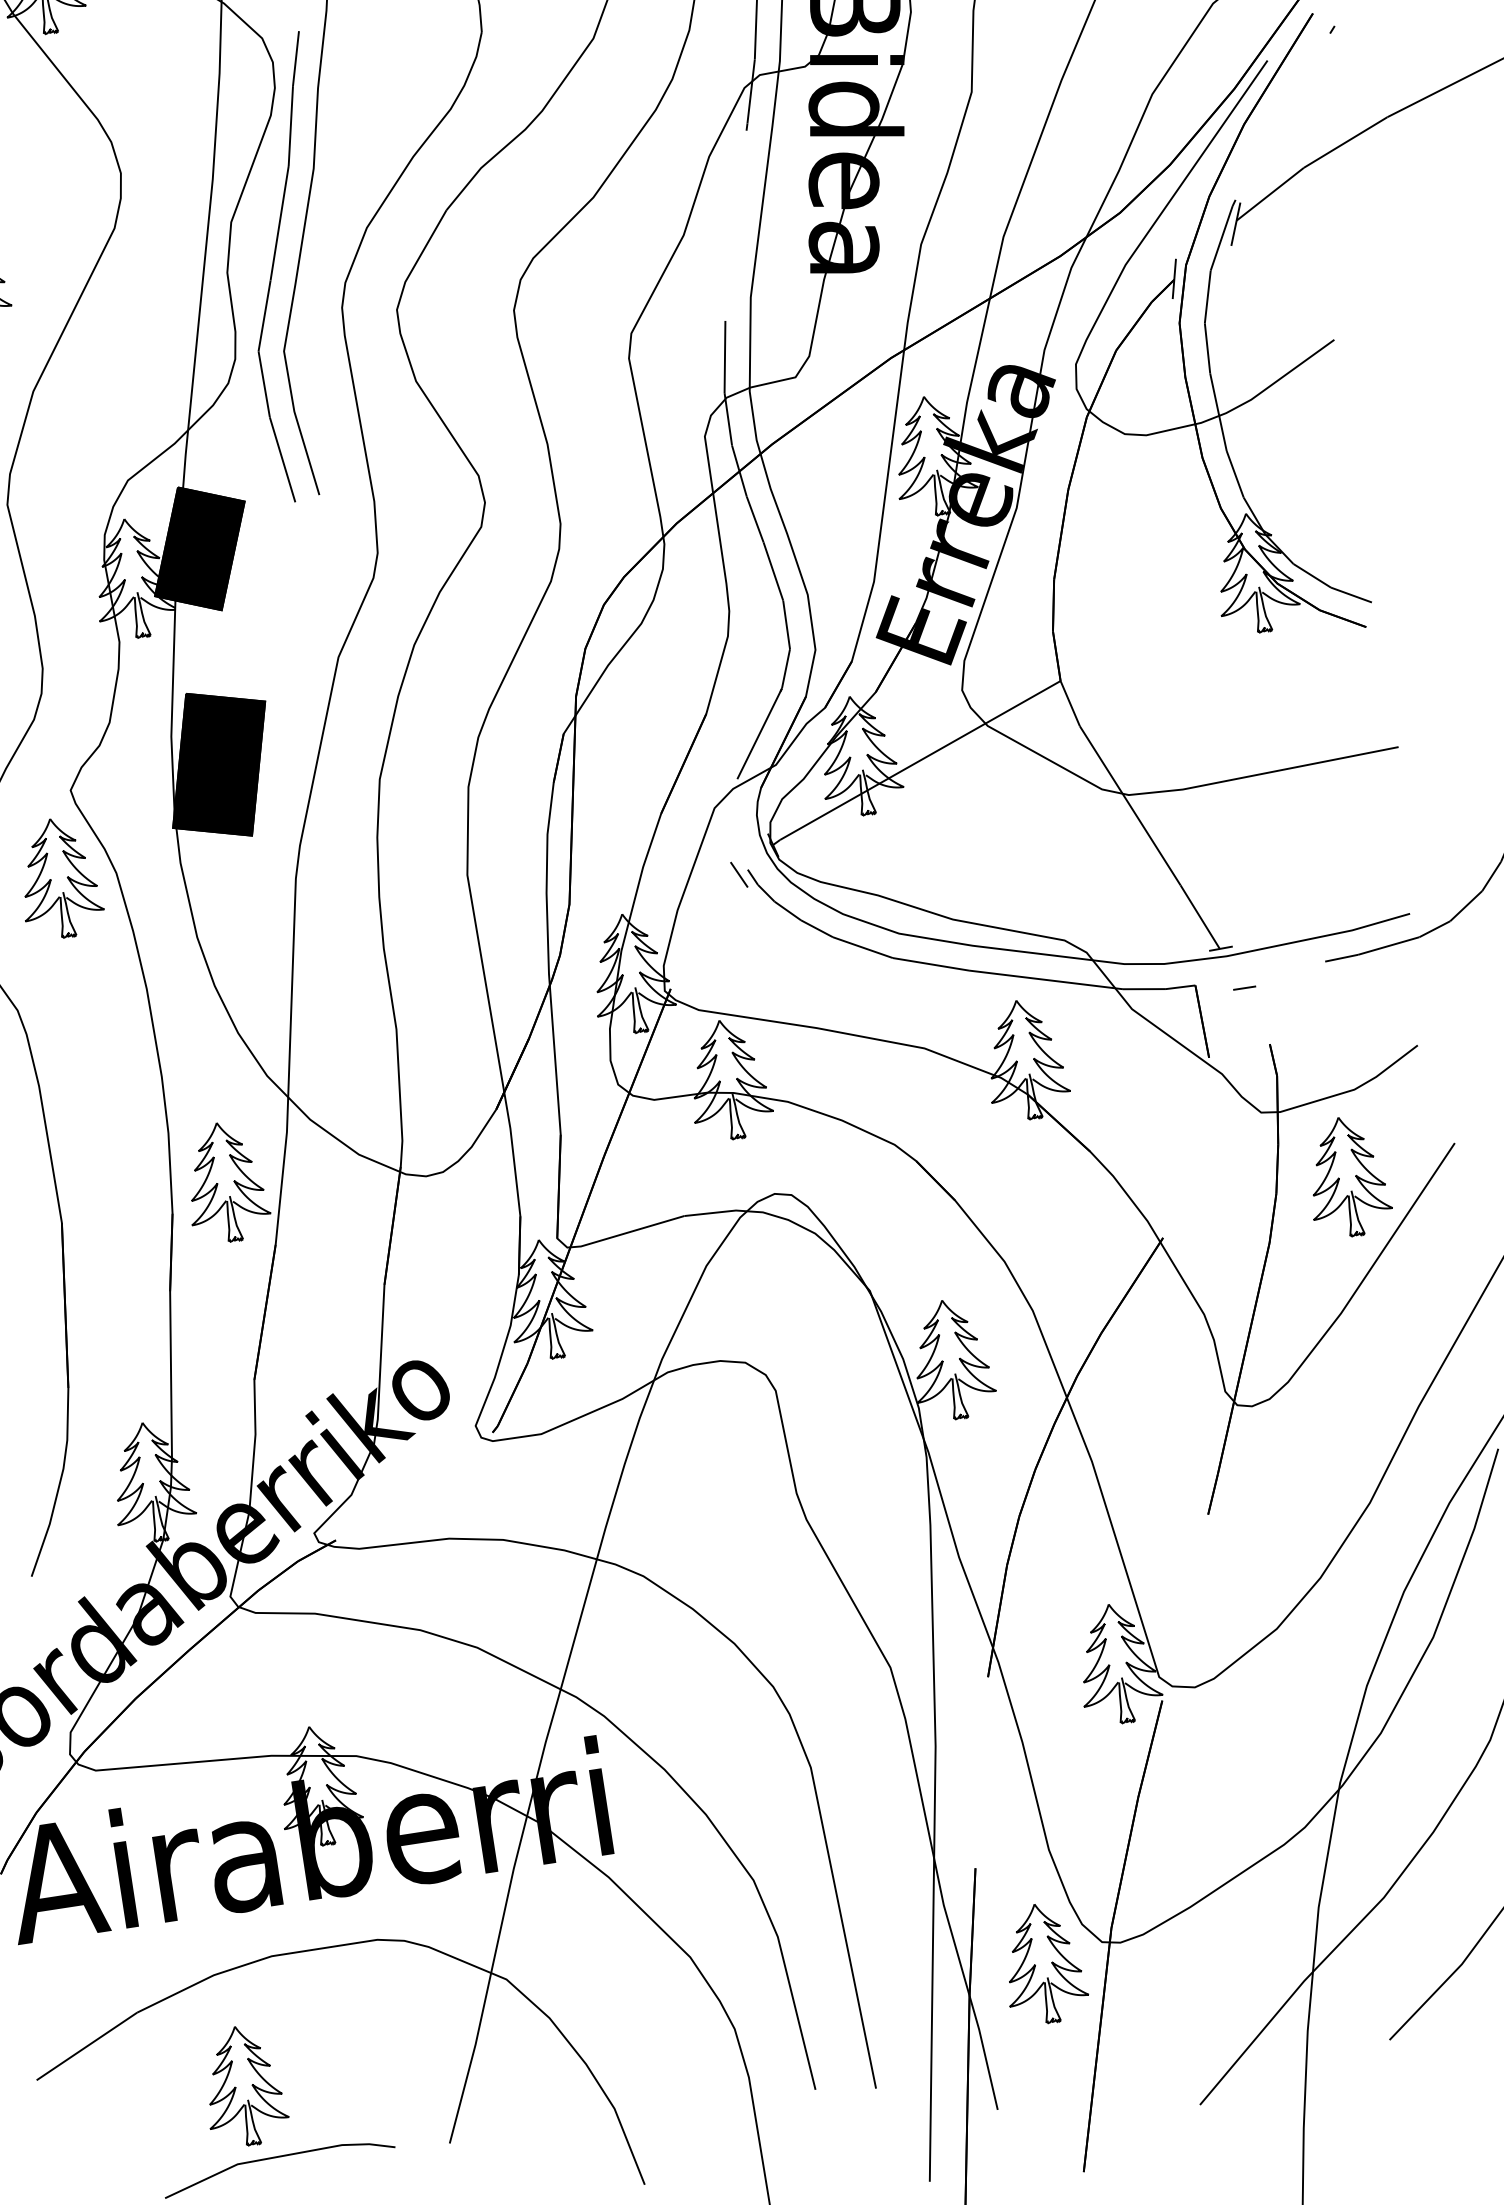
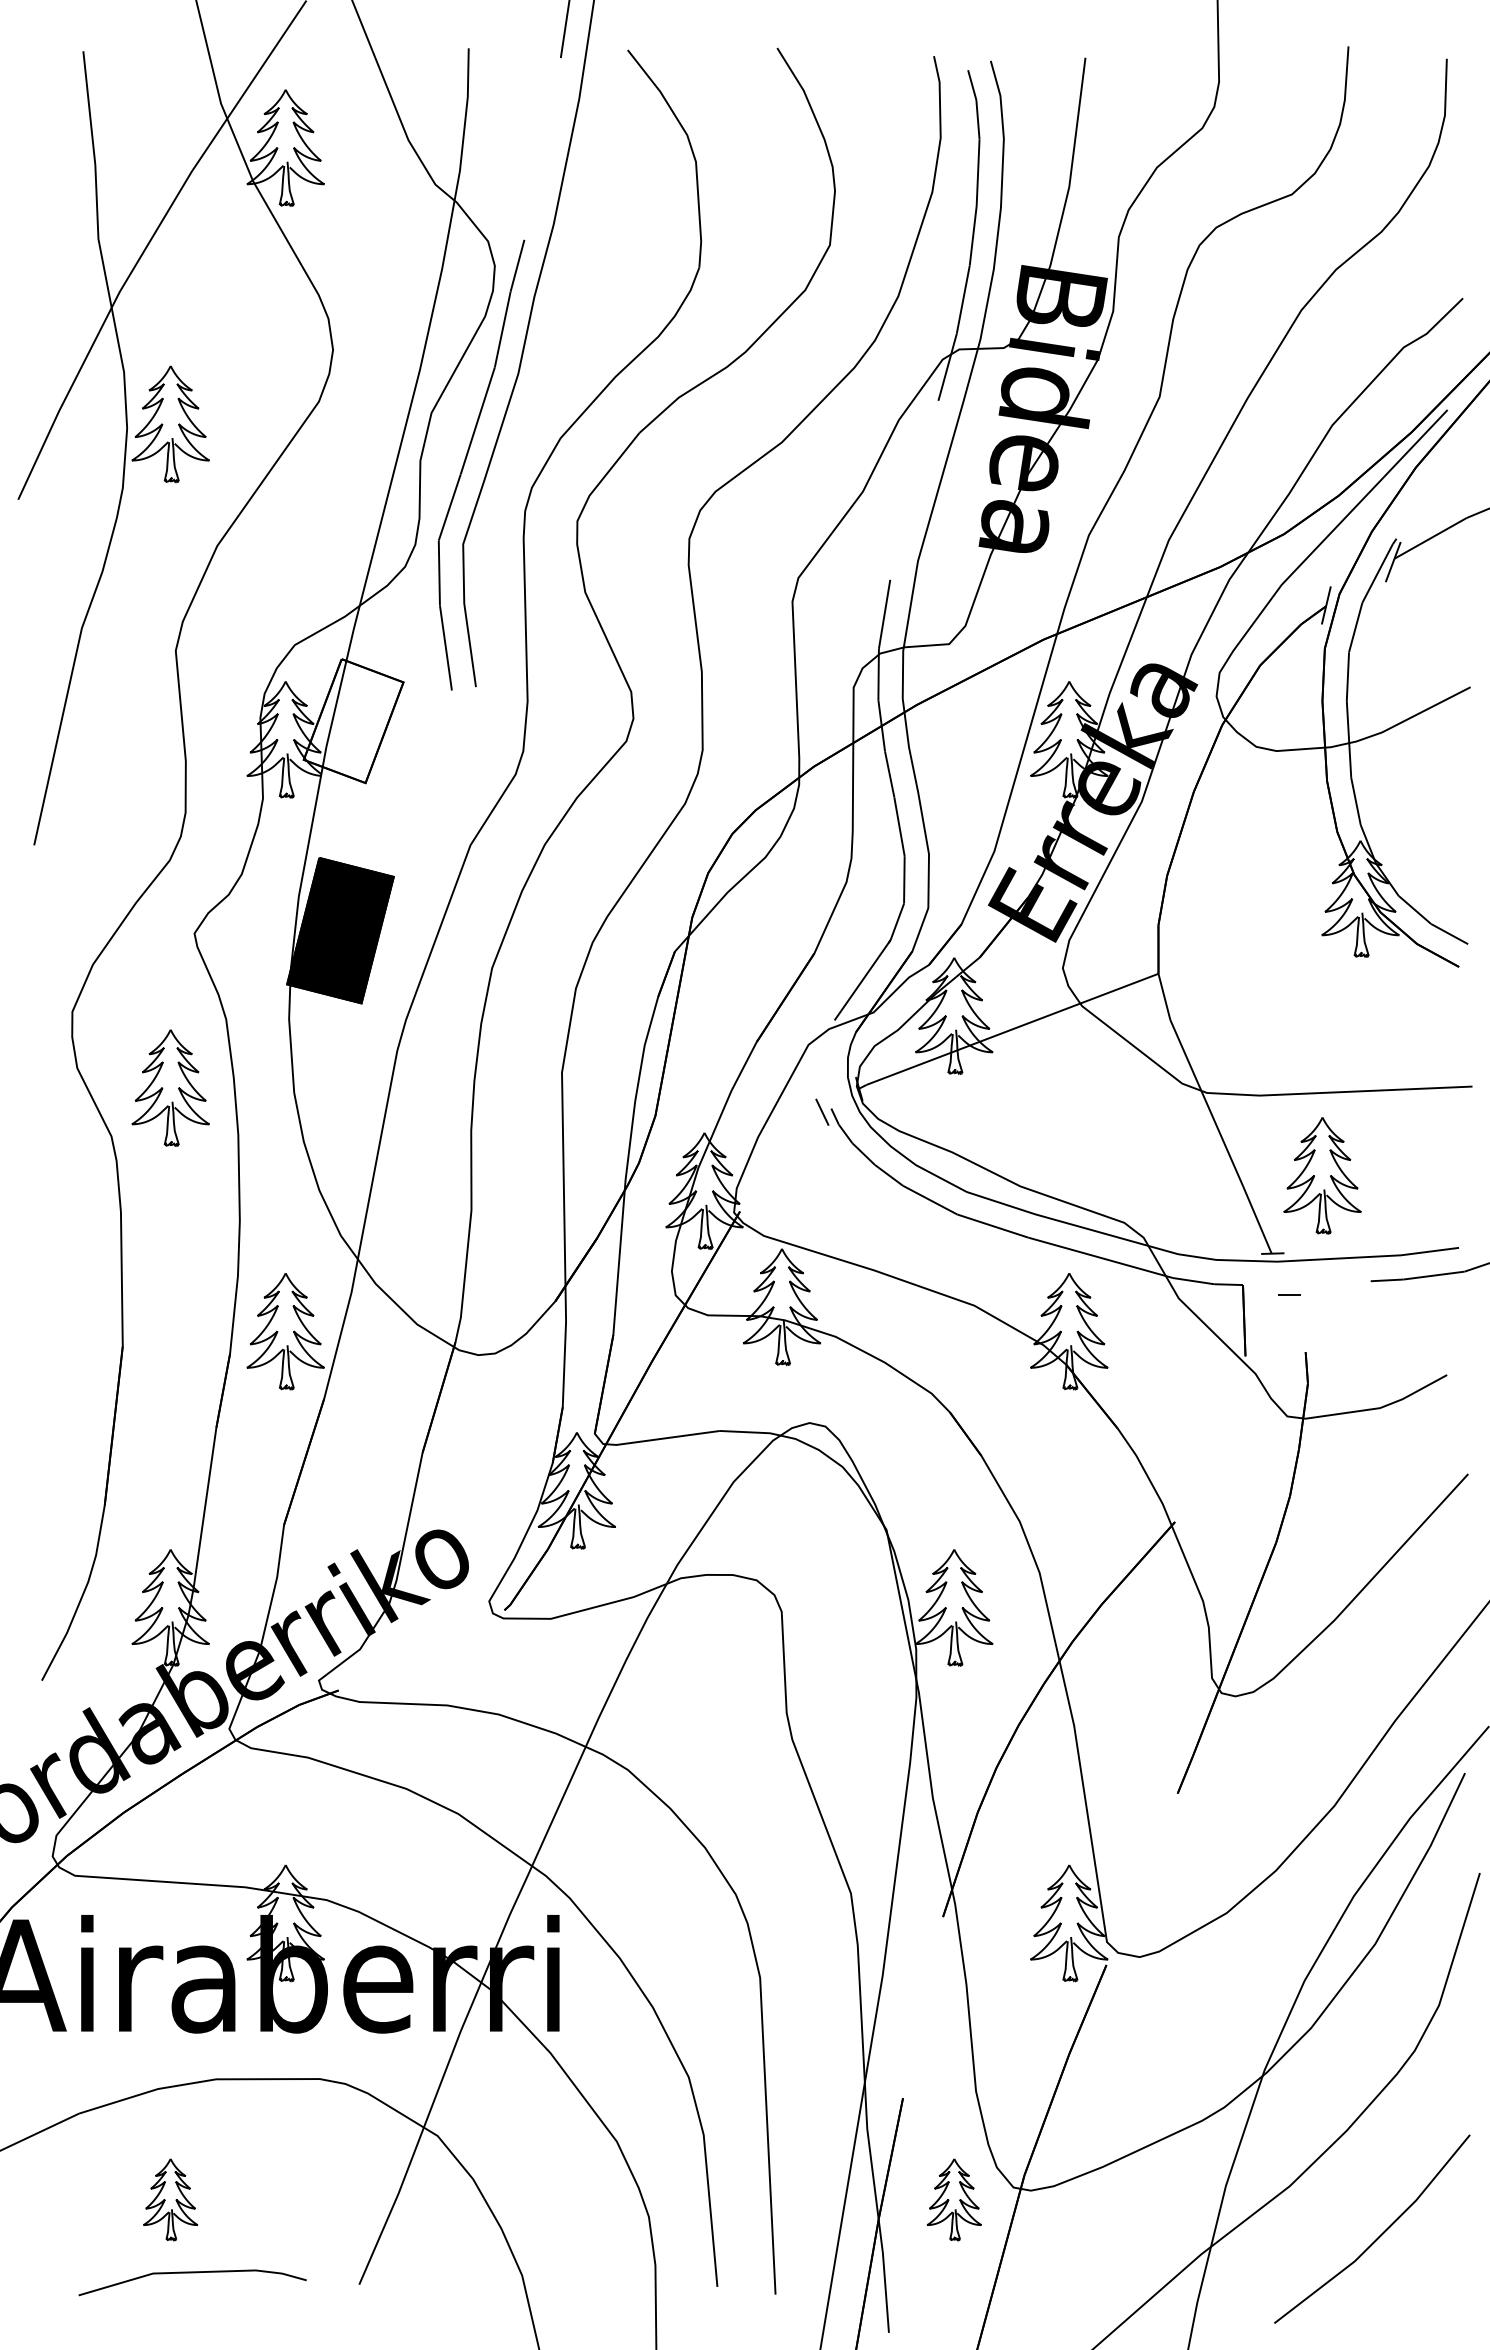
fill: (199, 549) -> (353, 721), removed
part: (58, 877) -> (170, 1087), moved
part: (1347, 1176) -> (1322, 1175), moved
part: (1043, 1963) -> (954, 2199), size x0.7
part: (243, 2086) -> (170, 2199), size x0.7

